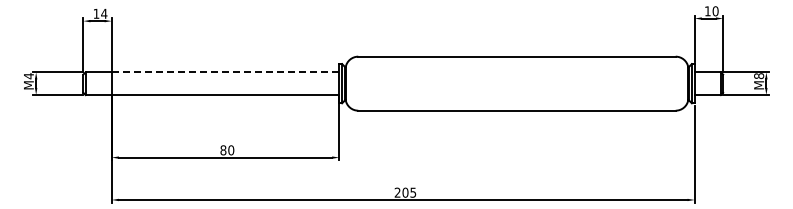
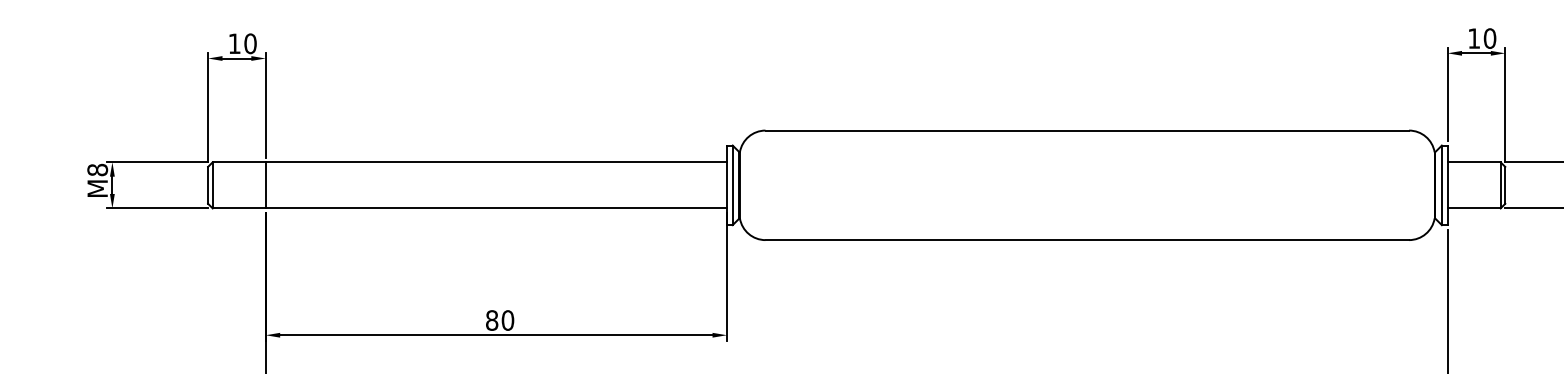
text: (104, 13) -> (250, 43), 14 -> 10
line: (225, 72) -> (496, 162), dashed -> solid
text: (28, 76) -> (96, 170), 4 -> 8

